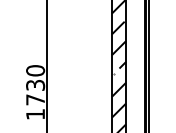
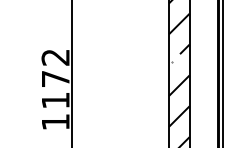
text: (35, 85) -> (55, 79), 1730 -> 1172

